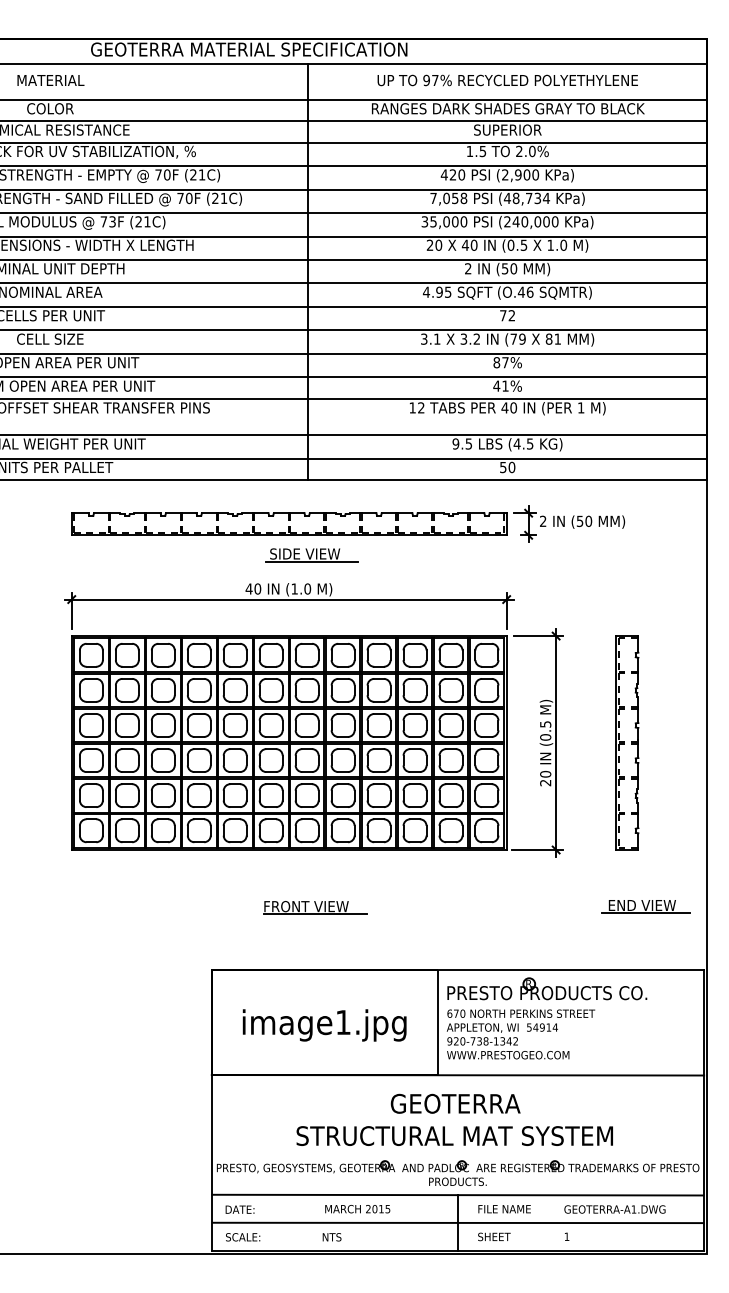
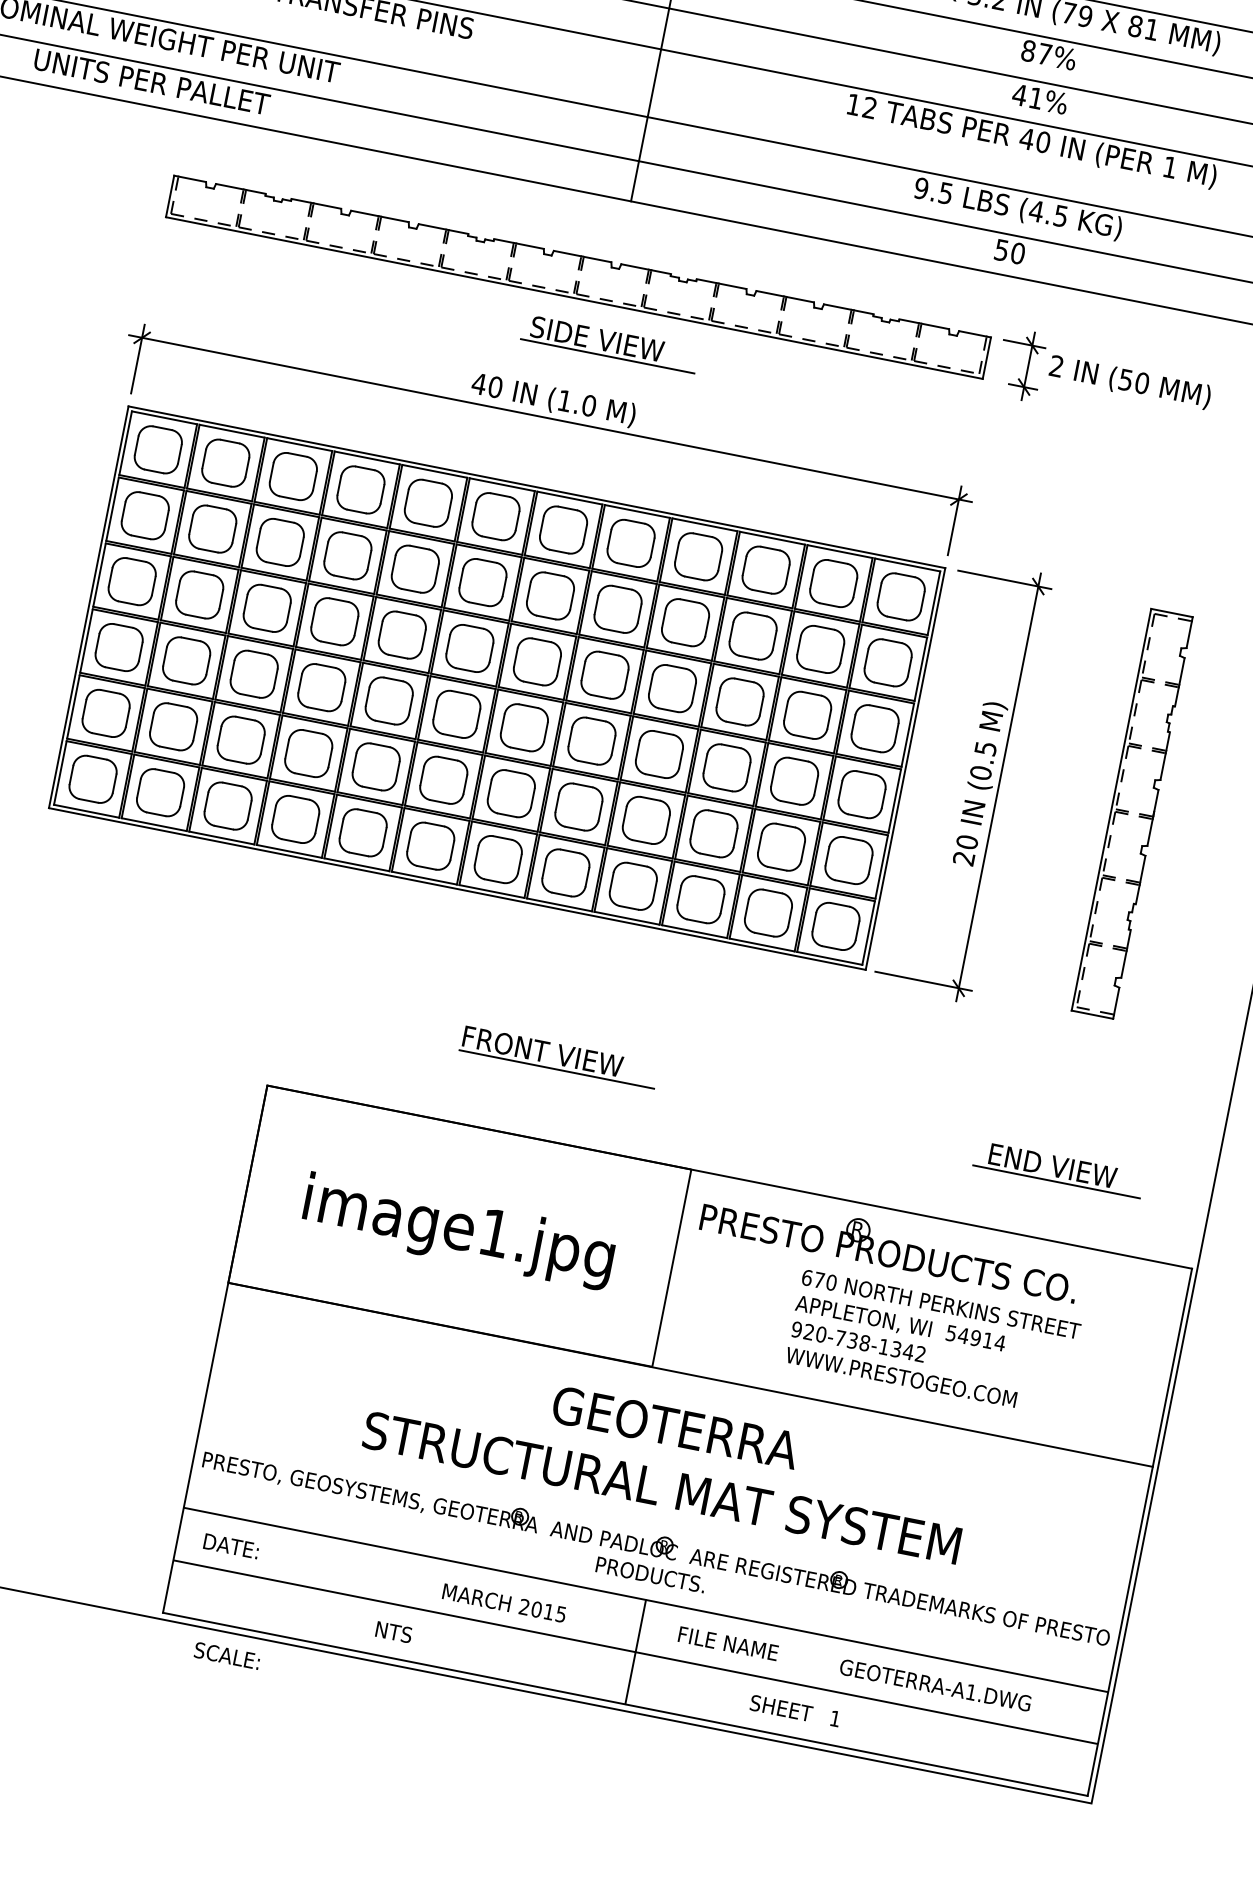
part: (645, 906) -> (1058, 1169), moved
part: (315, 907) -> (559, 1056), moved
text: (520, 1034) -> (932, 1343), moved
text: (357, 1209) -> (503, 1603), moved
text: (494, 1236) -> (781, 1707), moved
text: (243, 1237) -> (227, 1656), moved

